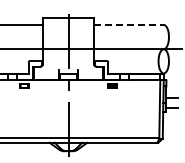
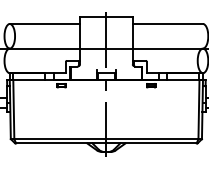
line: (129, 25) -> (168, 24), dashed -> solid

